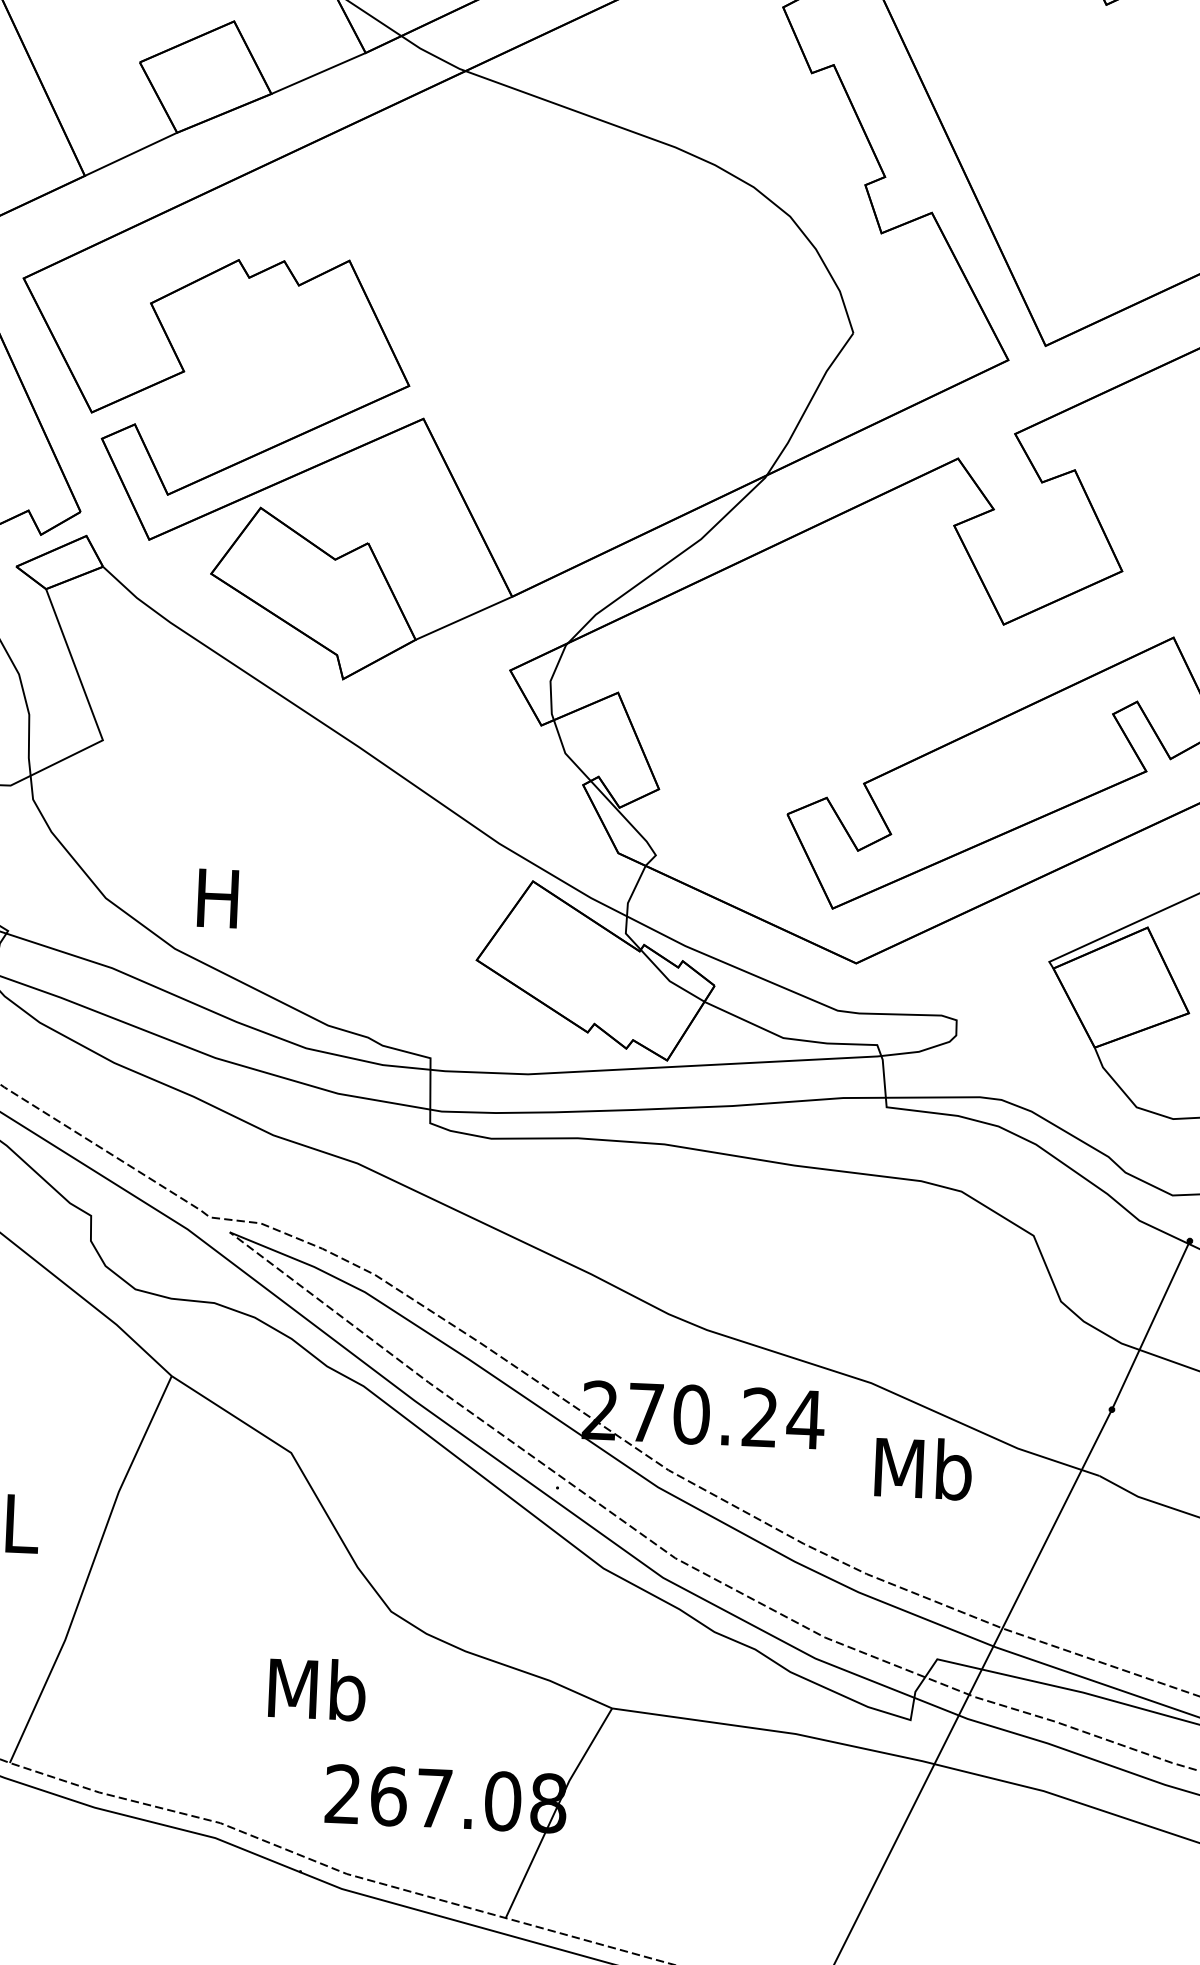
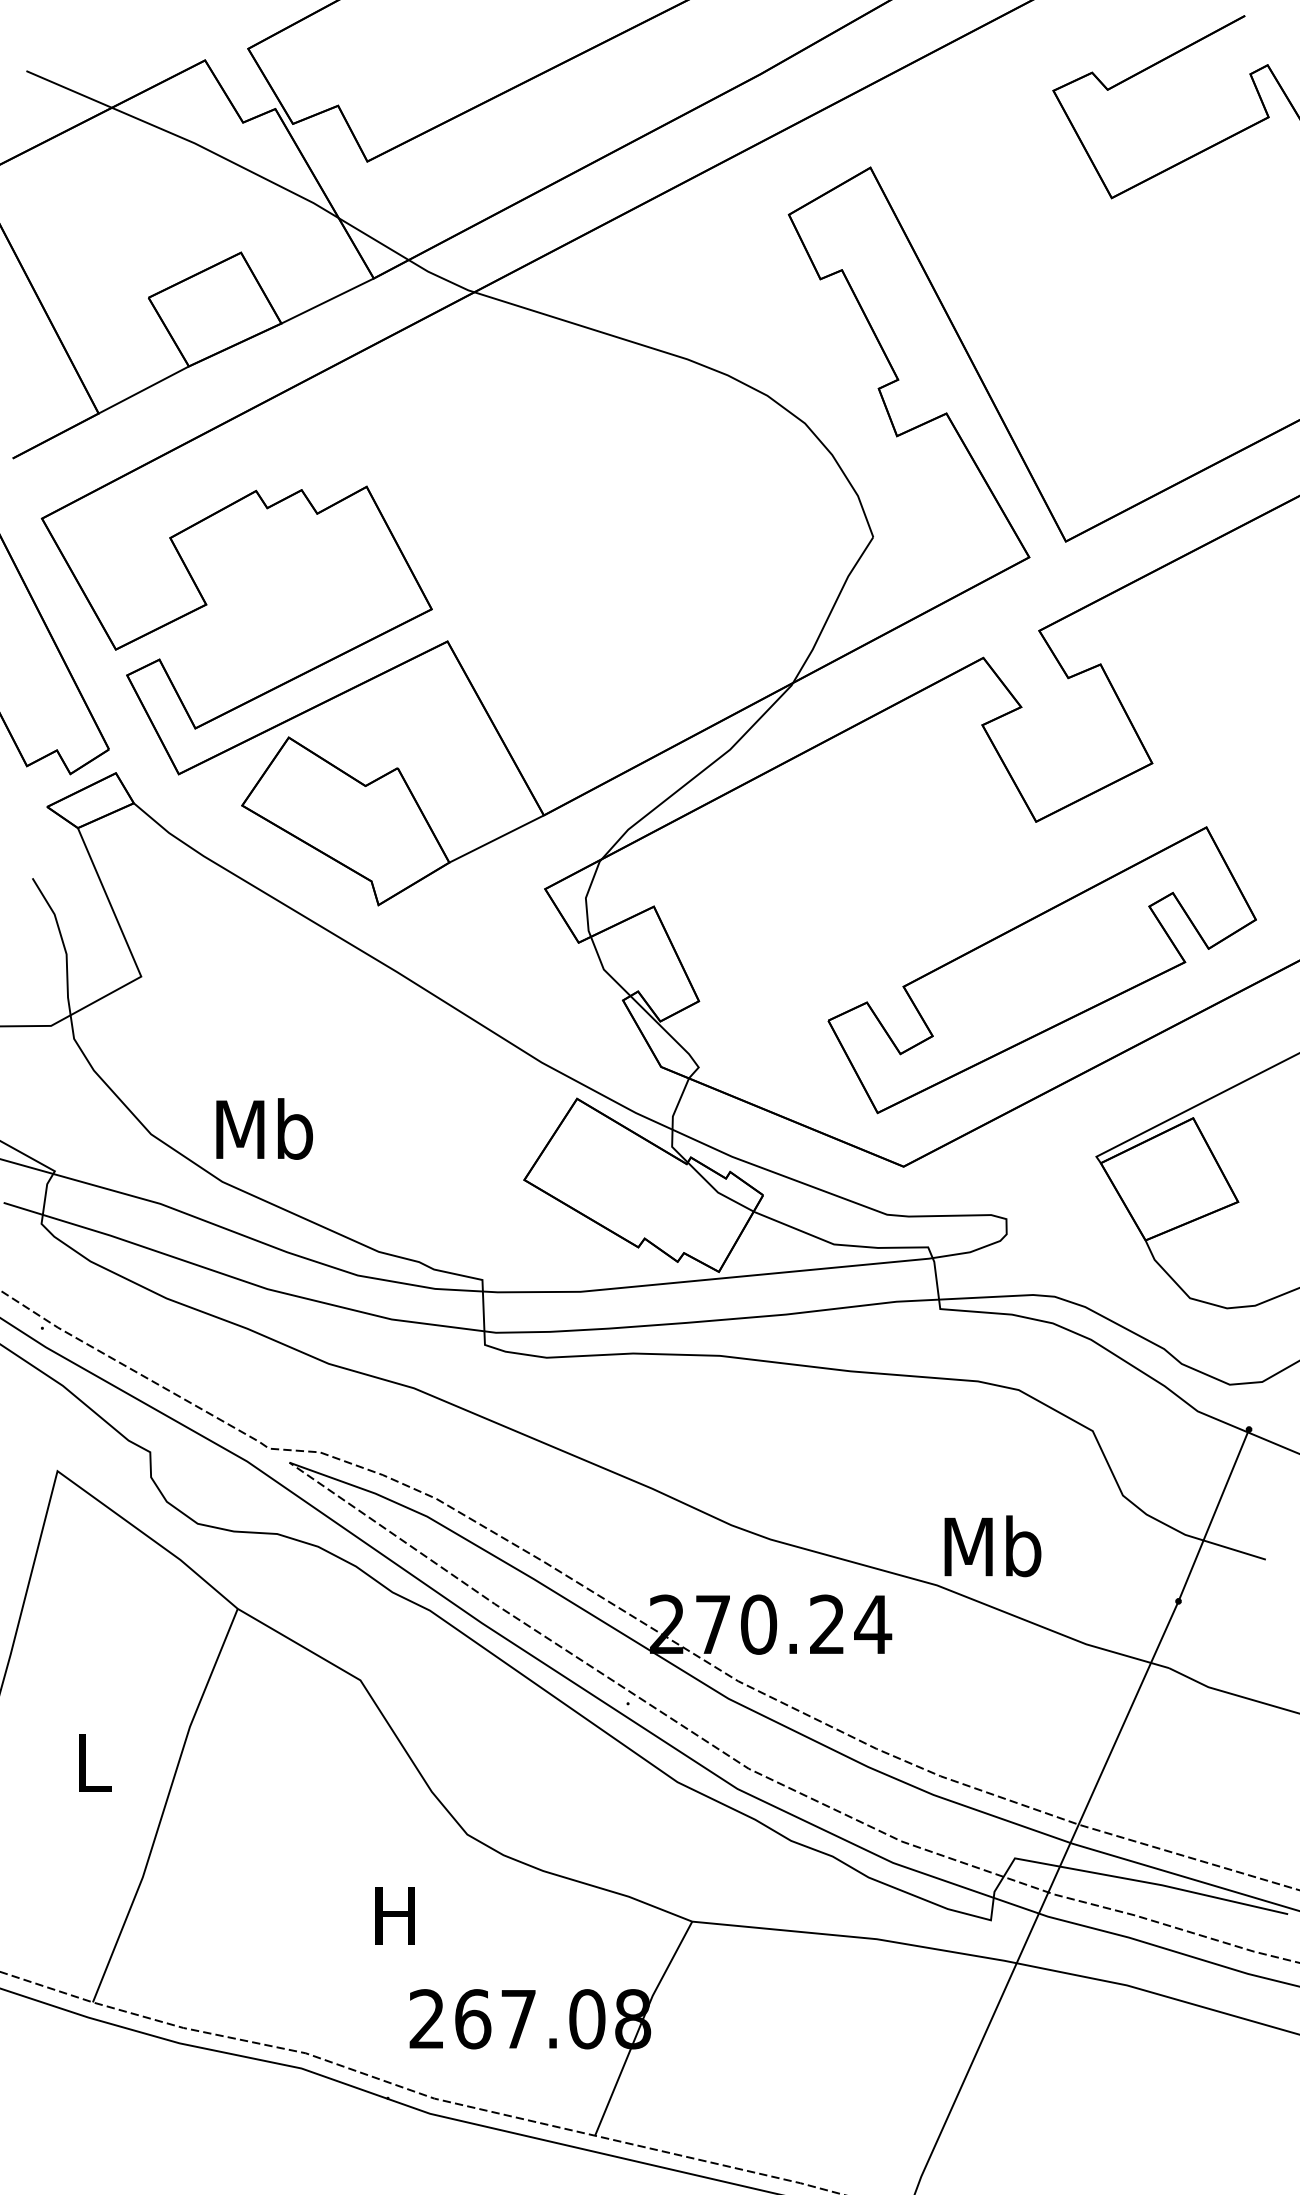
text: (219, 897) -> (264, 1128), H -> Mb
text: (923, 1468) -> (992, 1546), moved
text: (316, 1689) -> (396, 1915), Mb -> H

